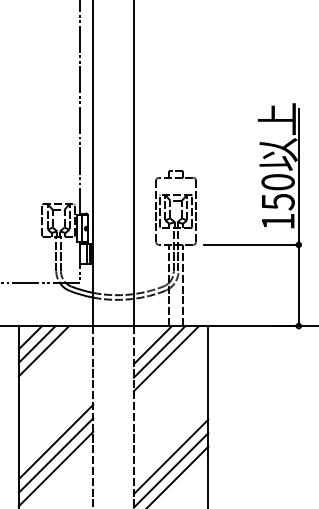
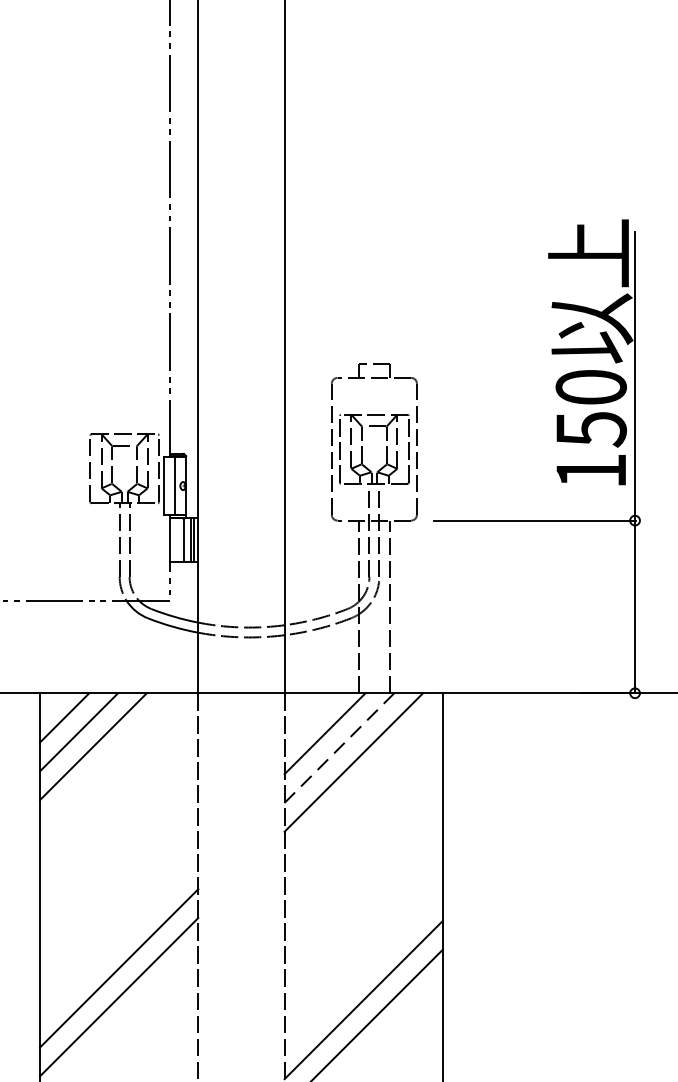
line: (159, 352) -> (339, 749), solid -> dashed
line: (55, 441) -> (117, 938), removed
line: (170, 456) -> (362, 970), removed

